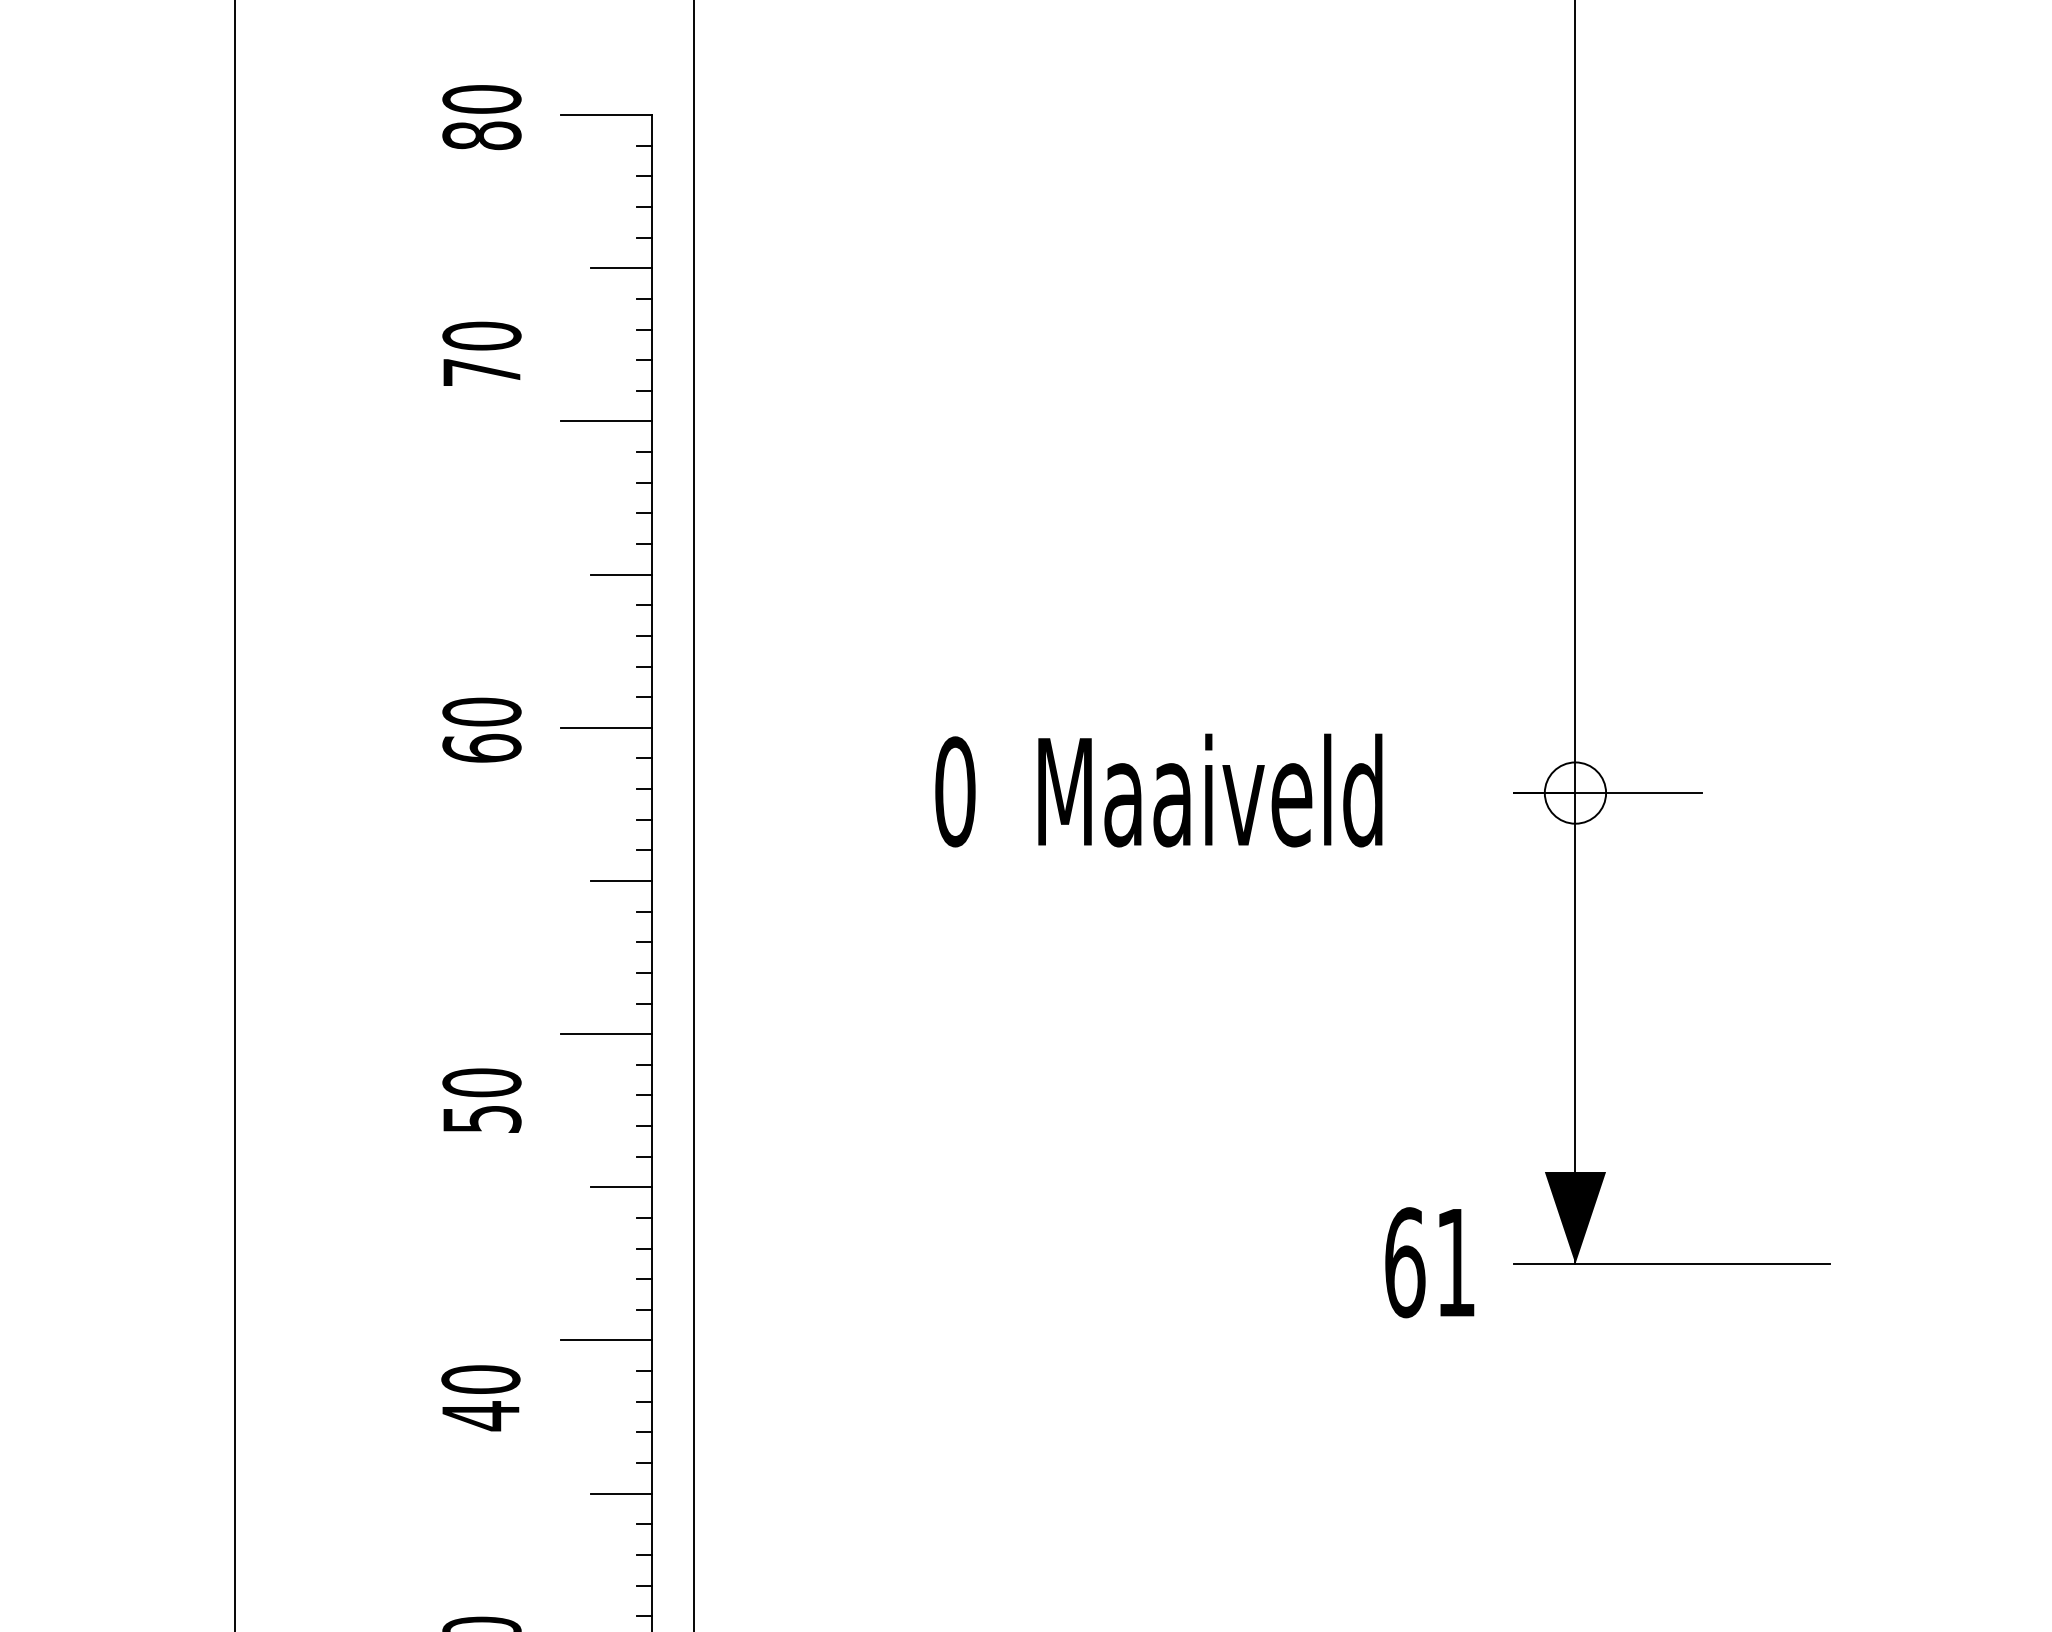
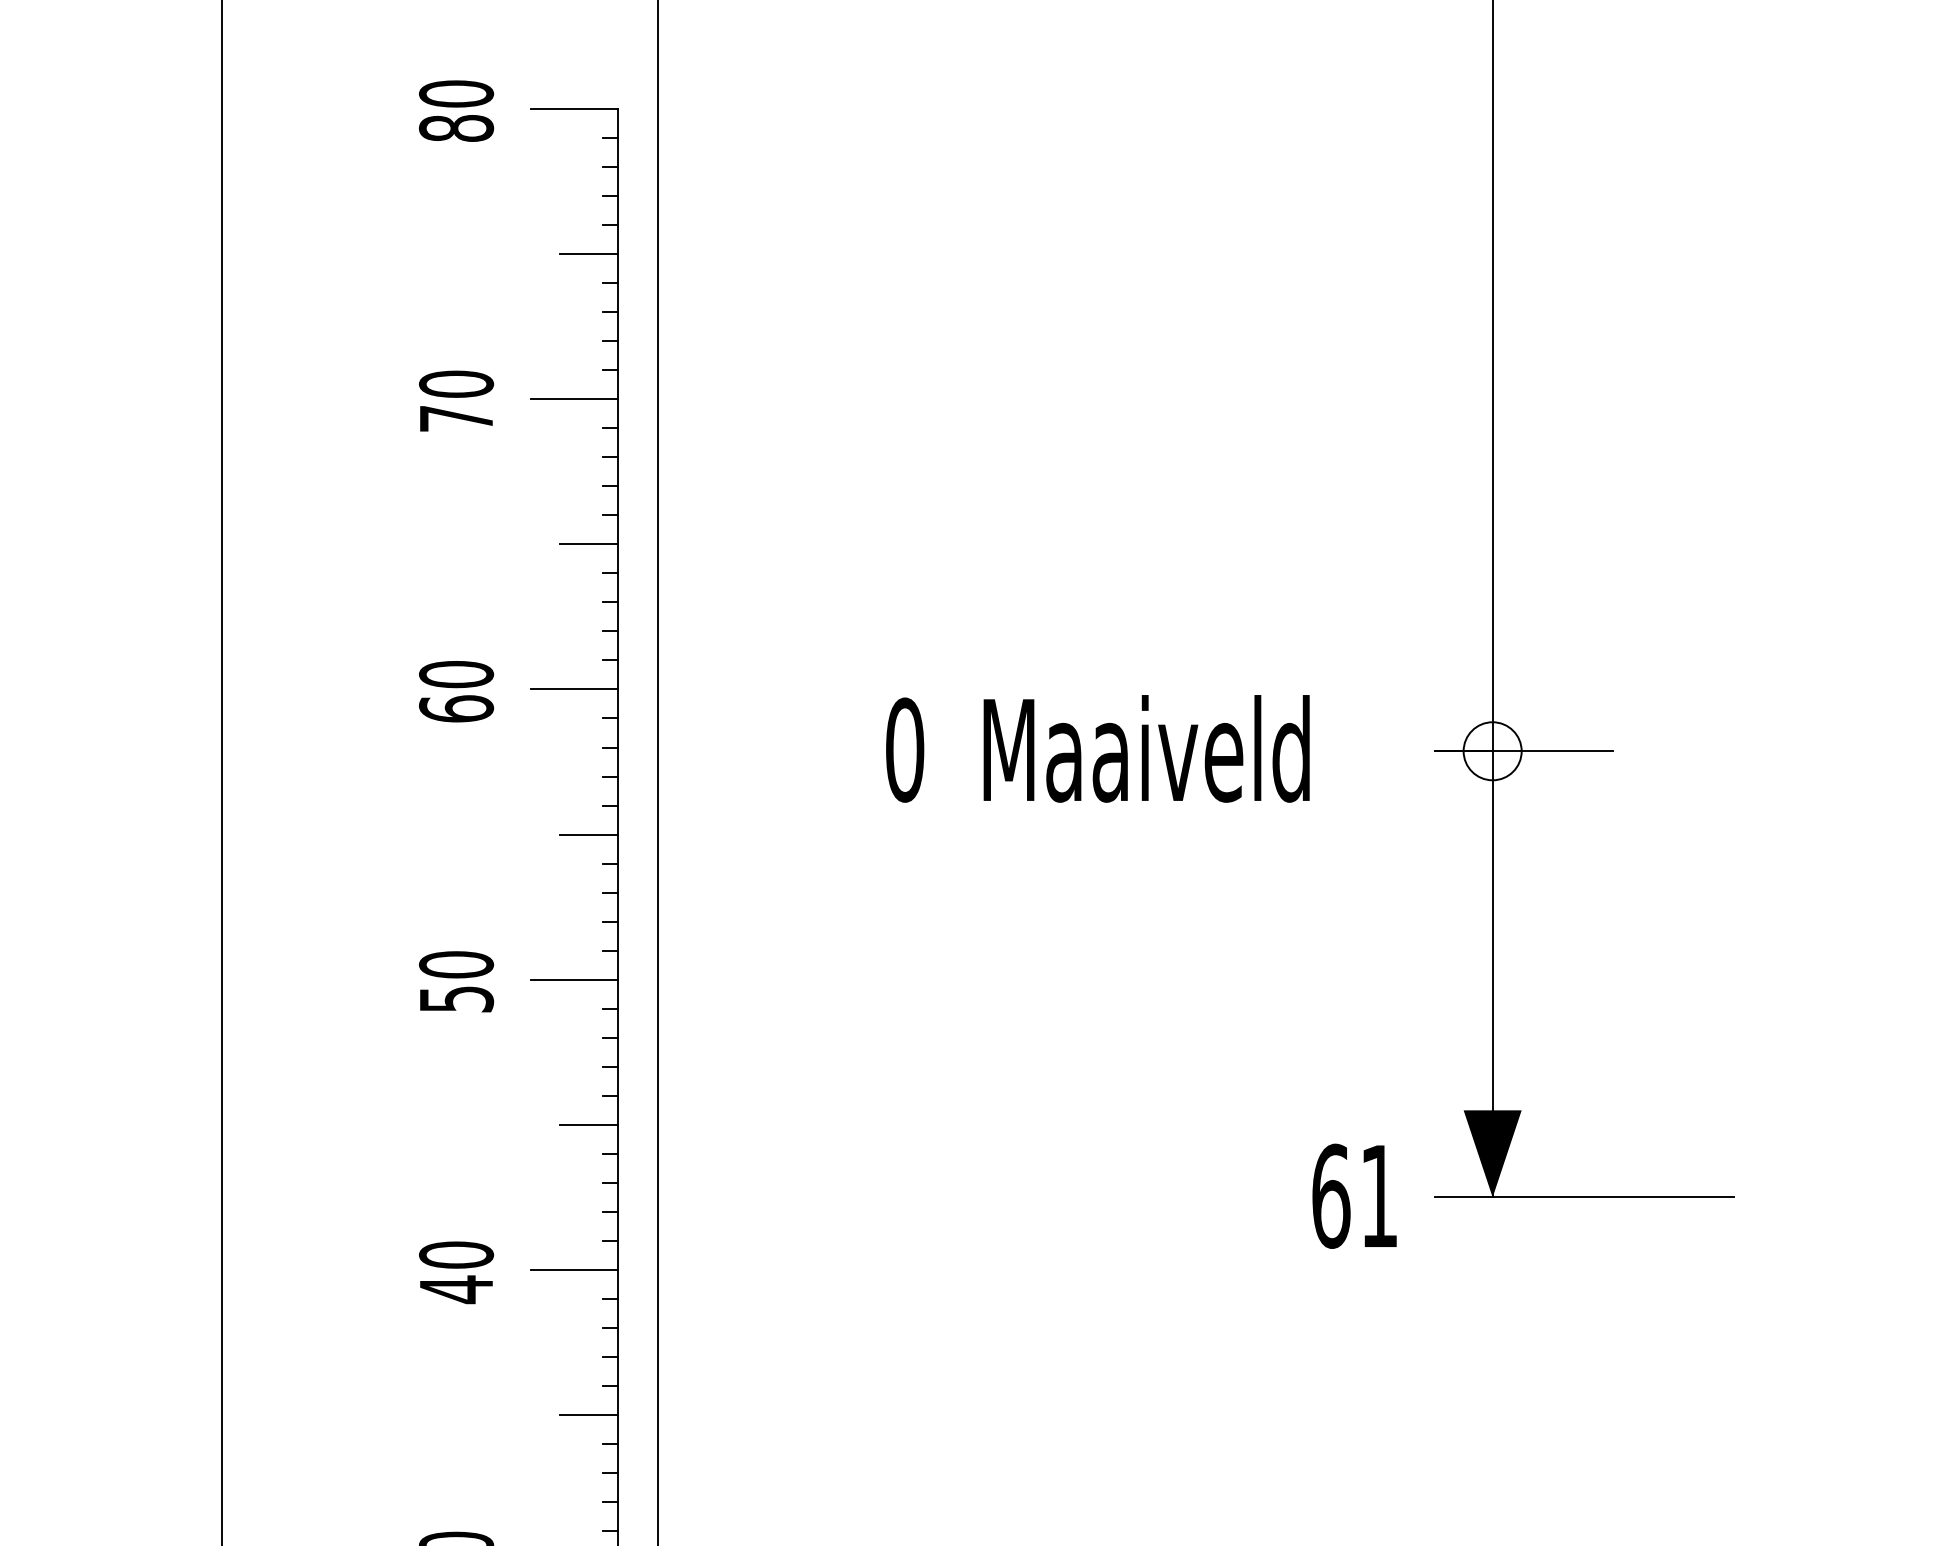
text: (481, 353) -> (456, 400), moved
text: (481, 1100) -> (456, 981), moved
text: (480, 1397) -> (456, 1272), moved

